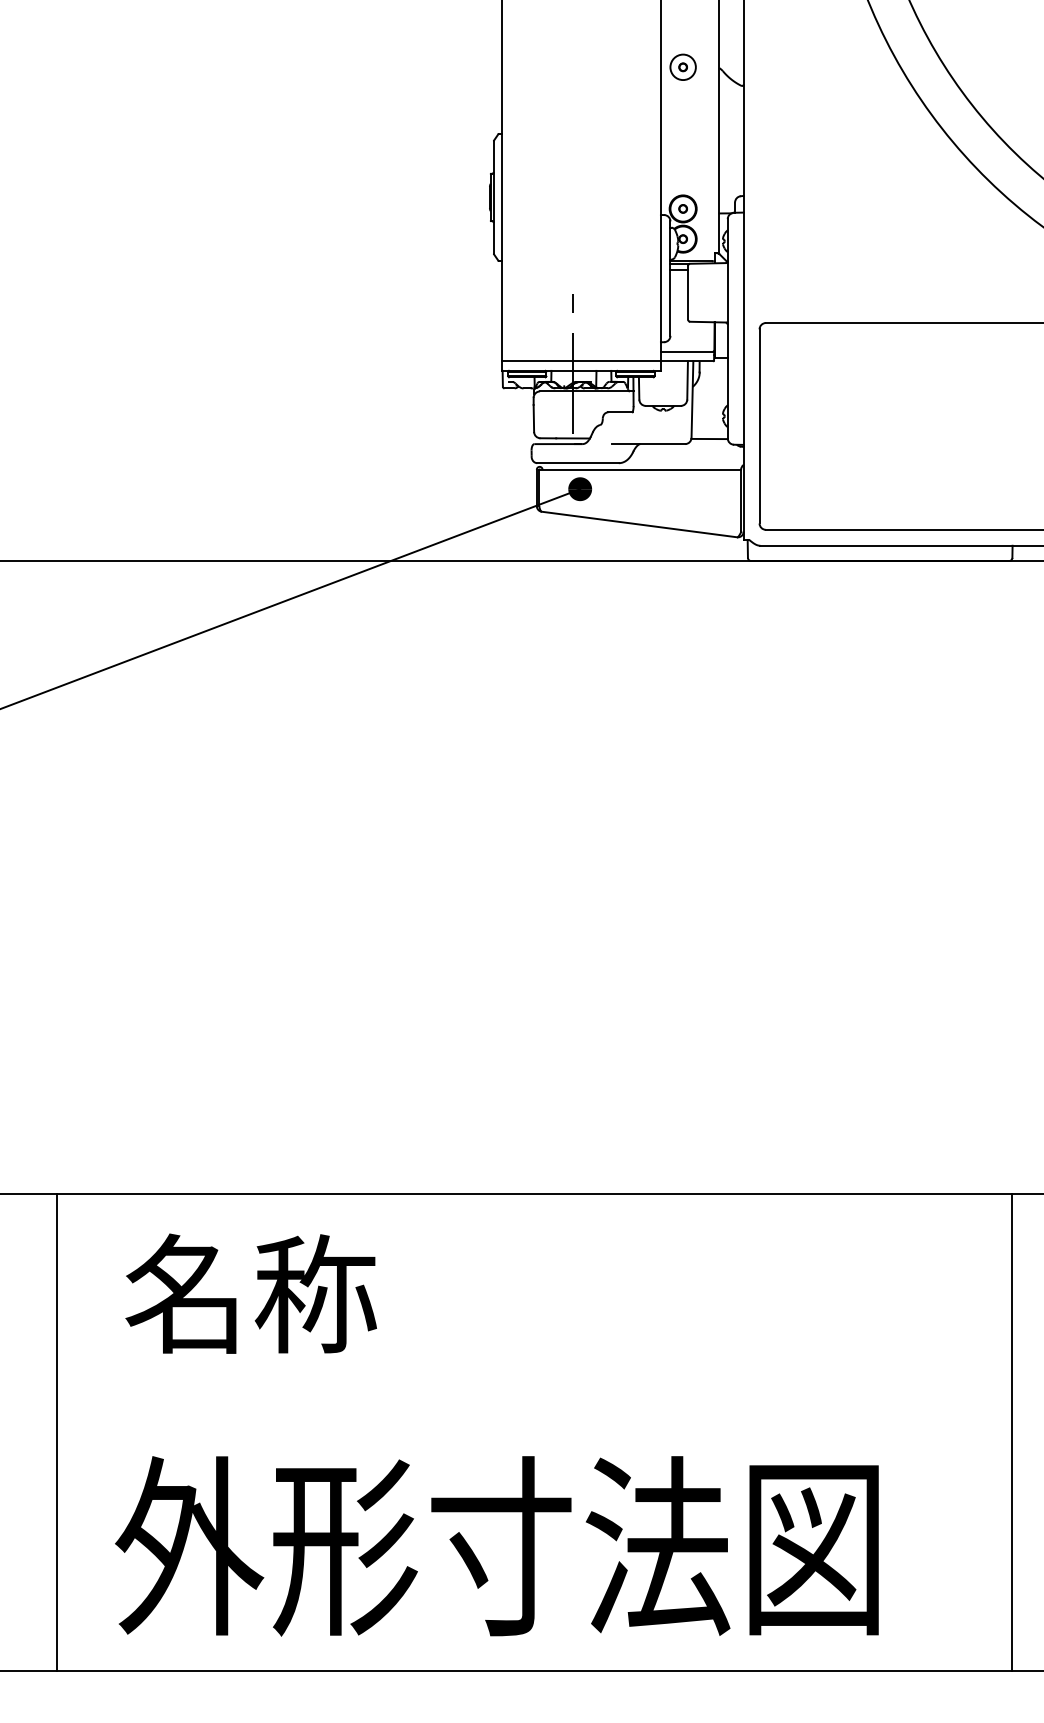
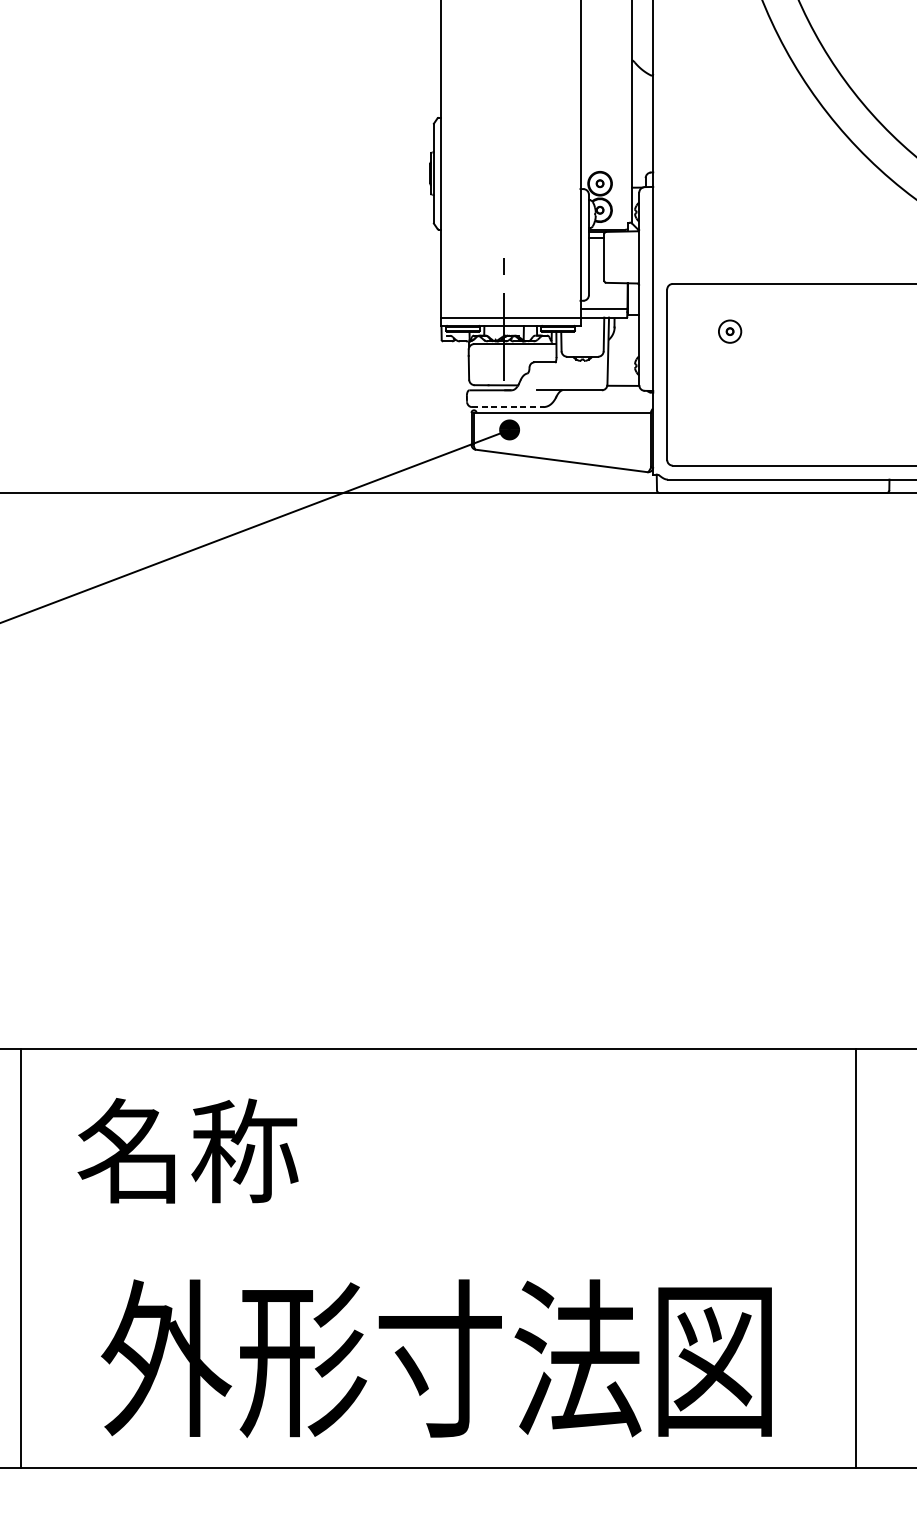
part: (682, 66) -> (729, 330), moved
line: (578, 463) -> (508, 407), solid -> dashed
text: (250, 1293) -> (187, 1150), moved
line: (56, 1432) -> (20, 1258), moved
line: (1011, 1432) -> (856, 1258), moved

